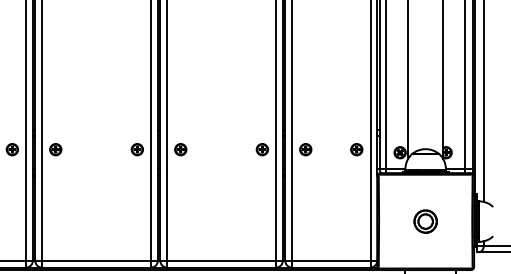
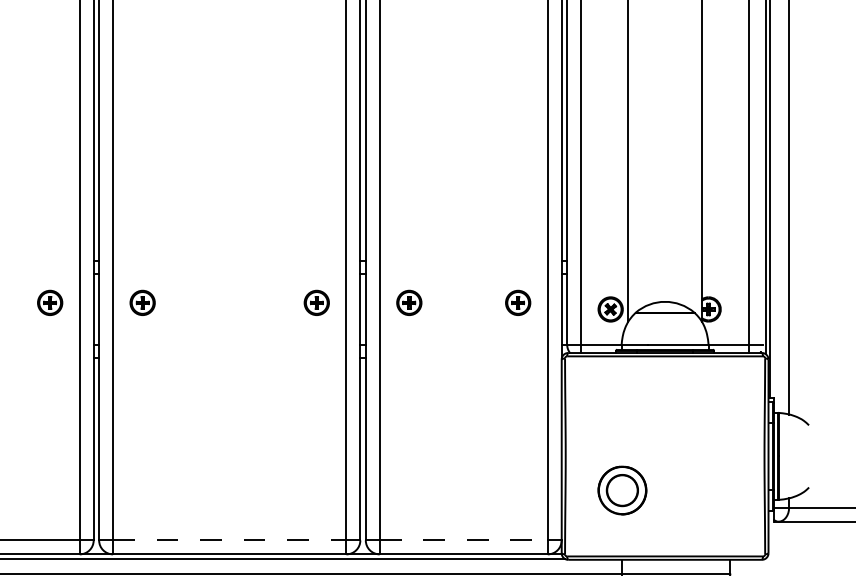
part: (425, 221) -> (622, 490), moved
line: (221, 261) -> (229, 541), solid -> dashed
line: (331, 261) -> (464, 541), solid -> dashed

